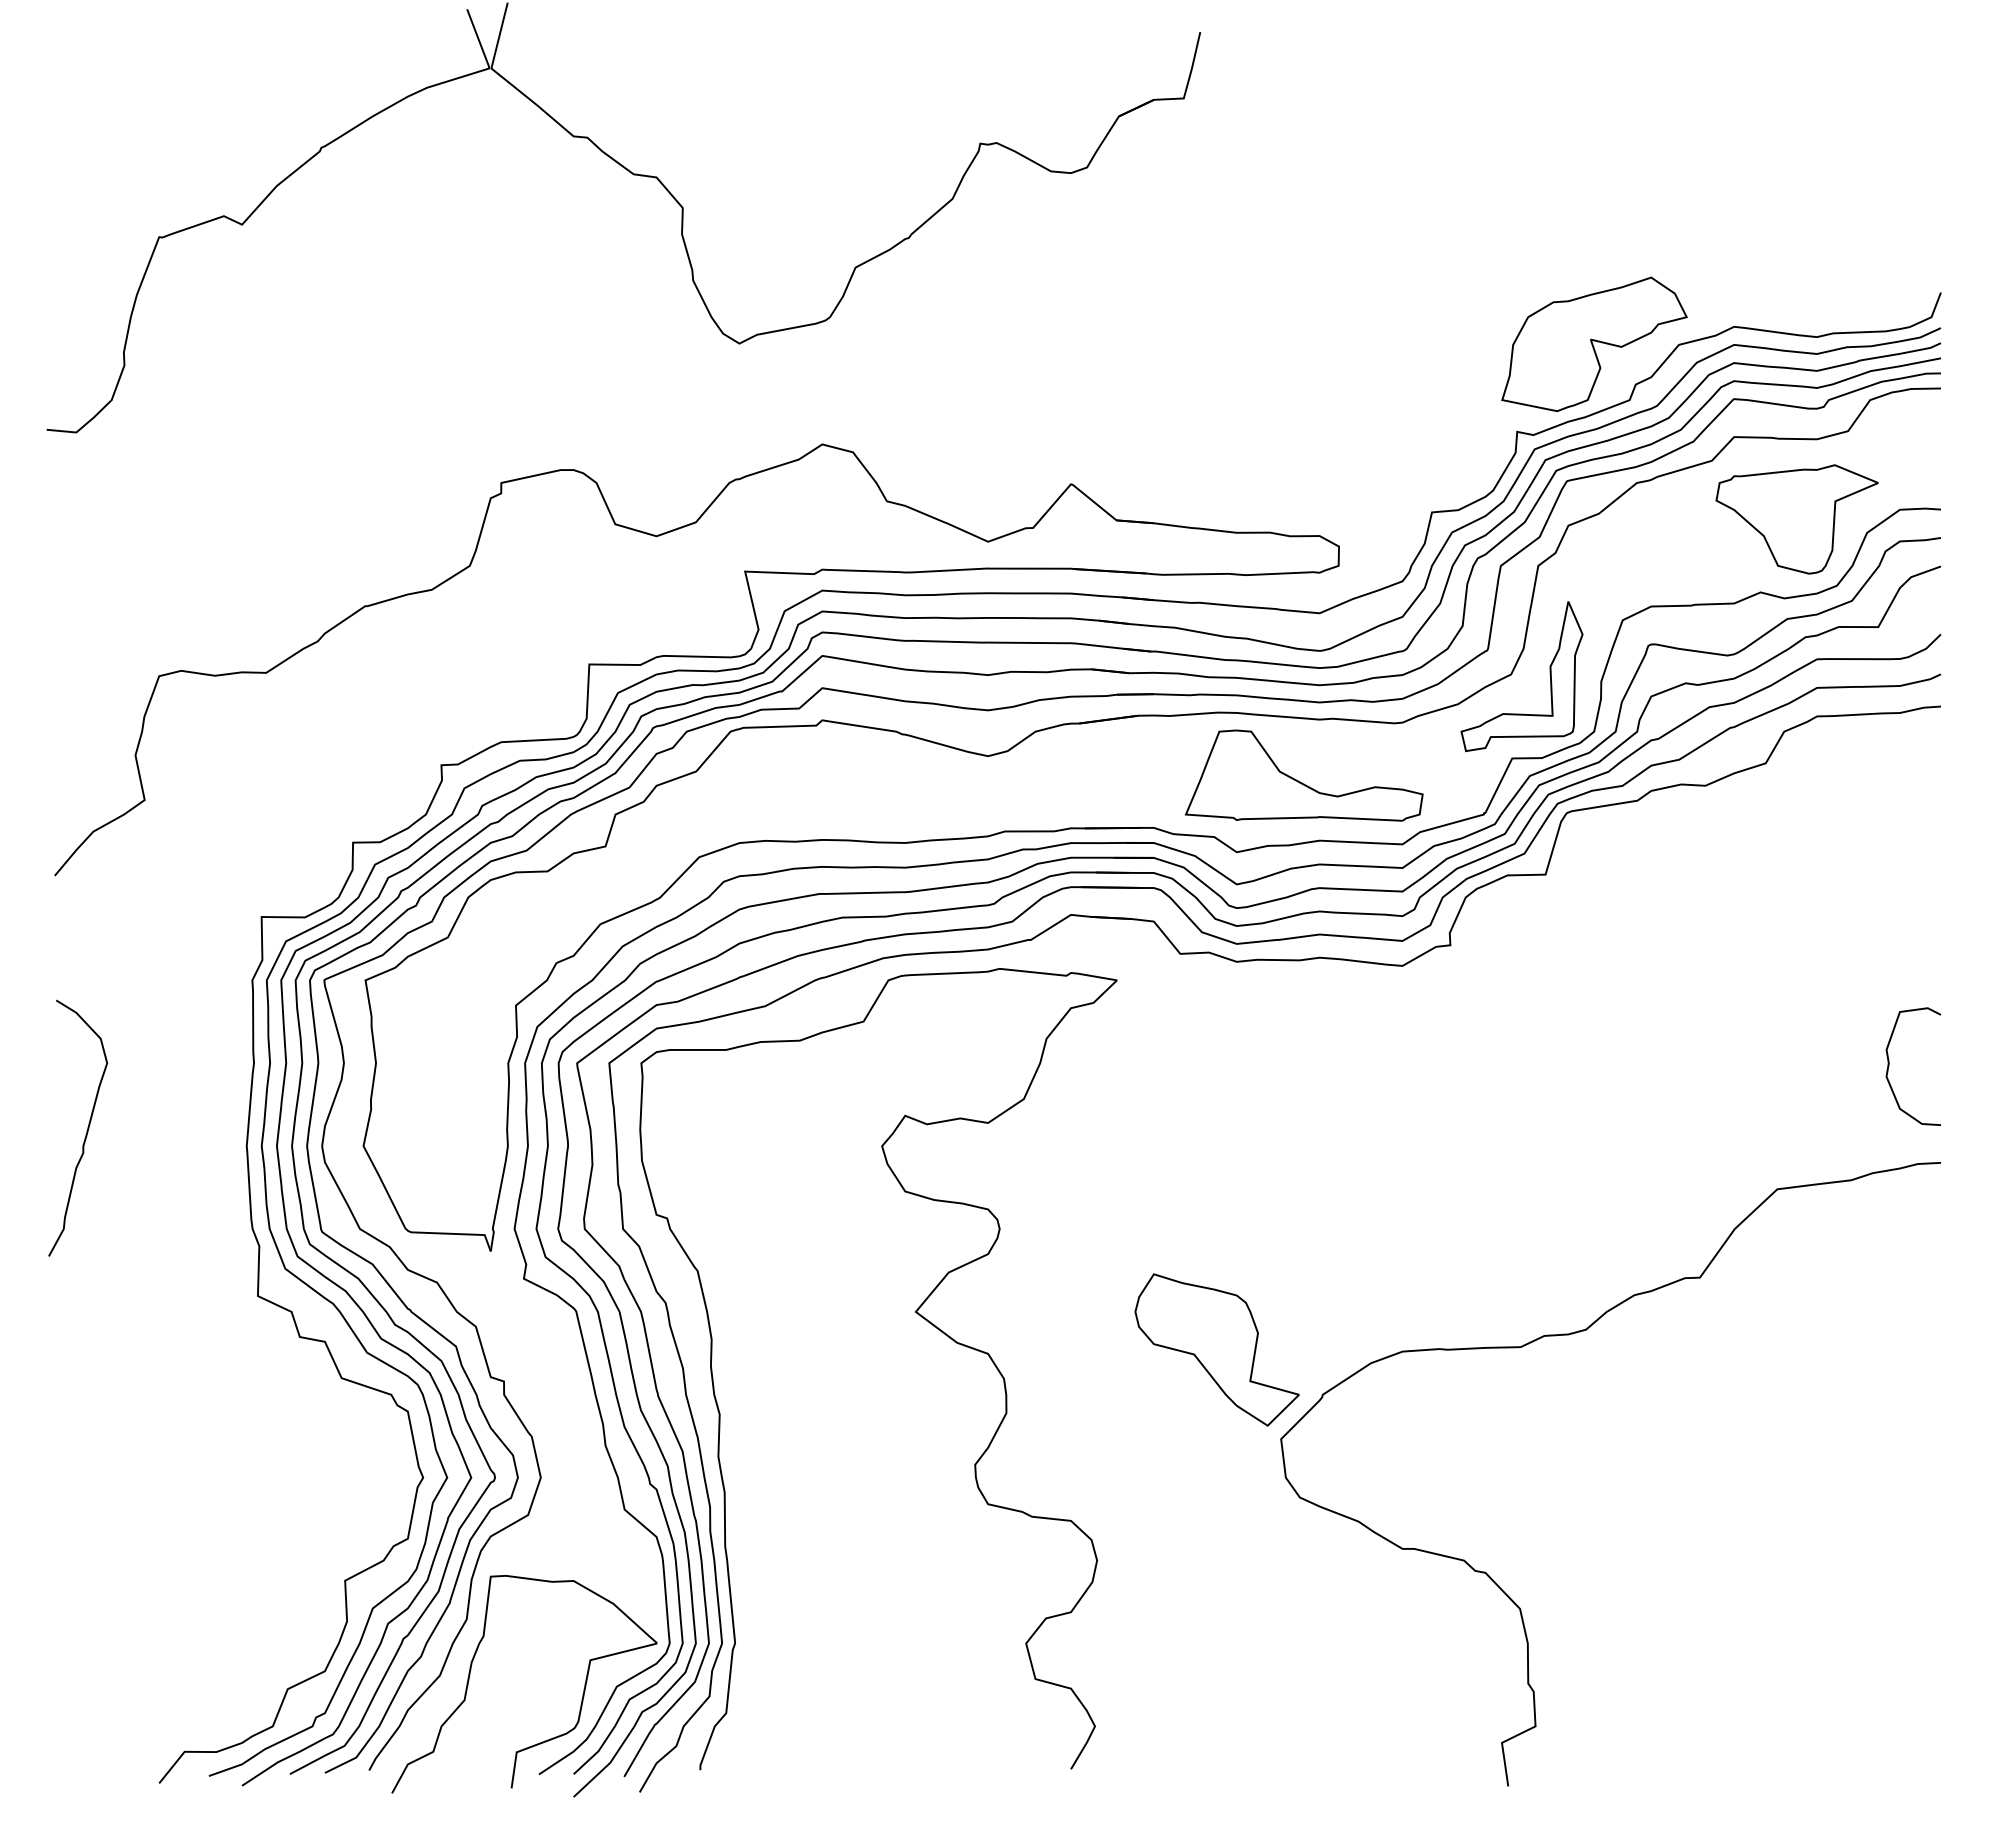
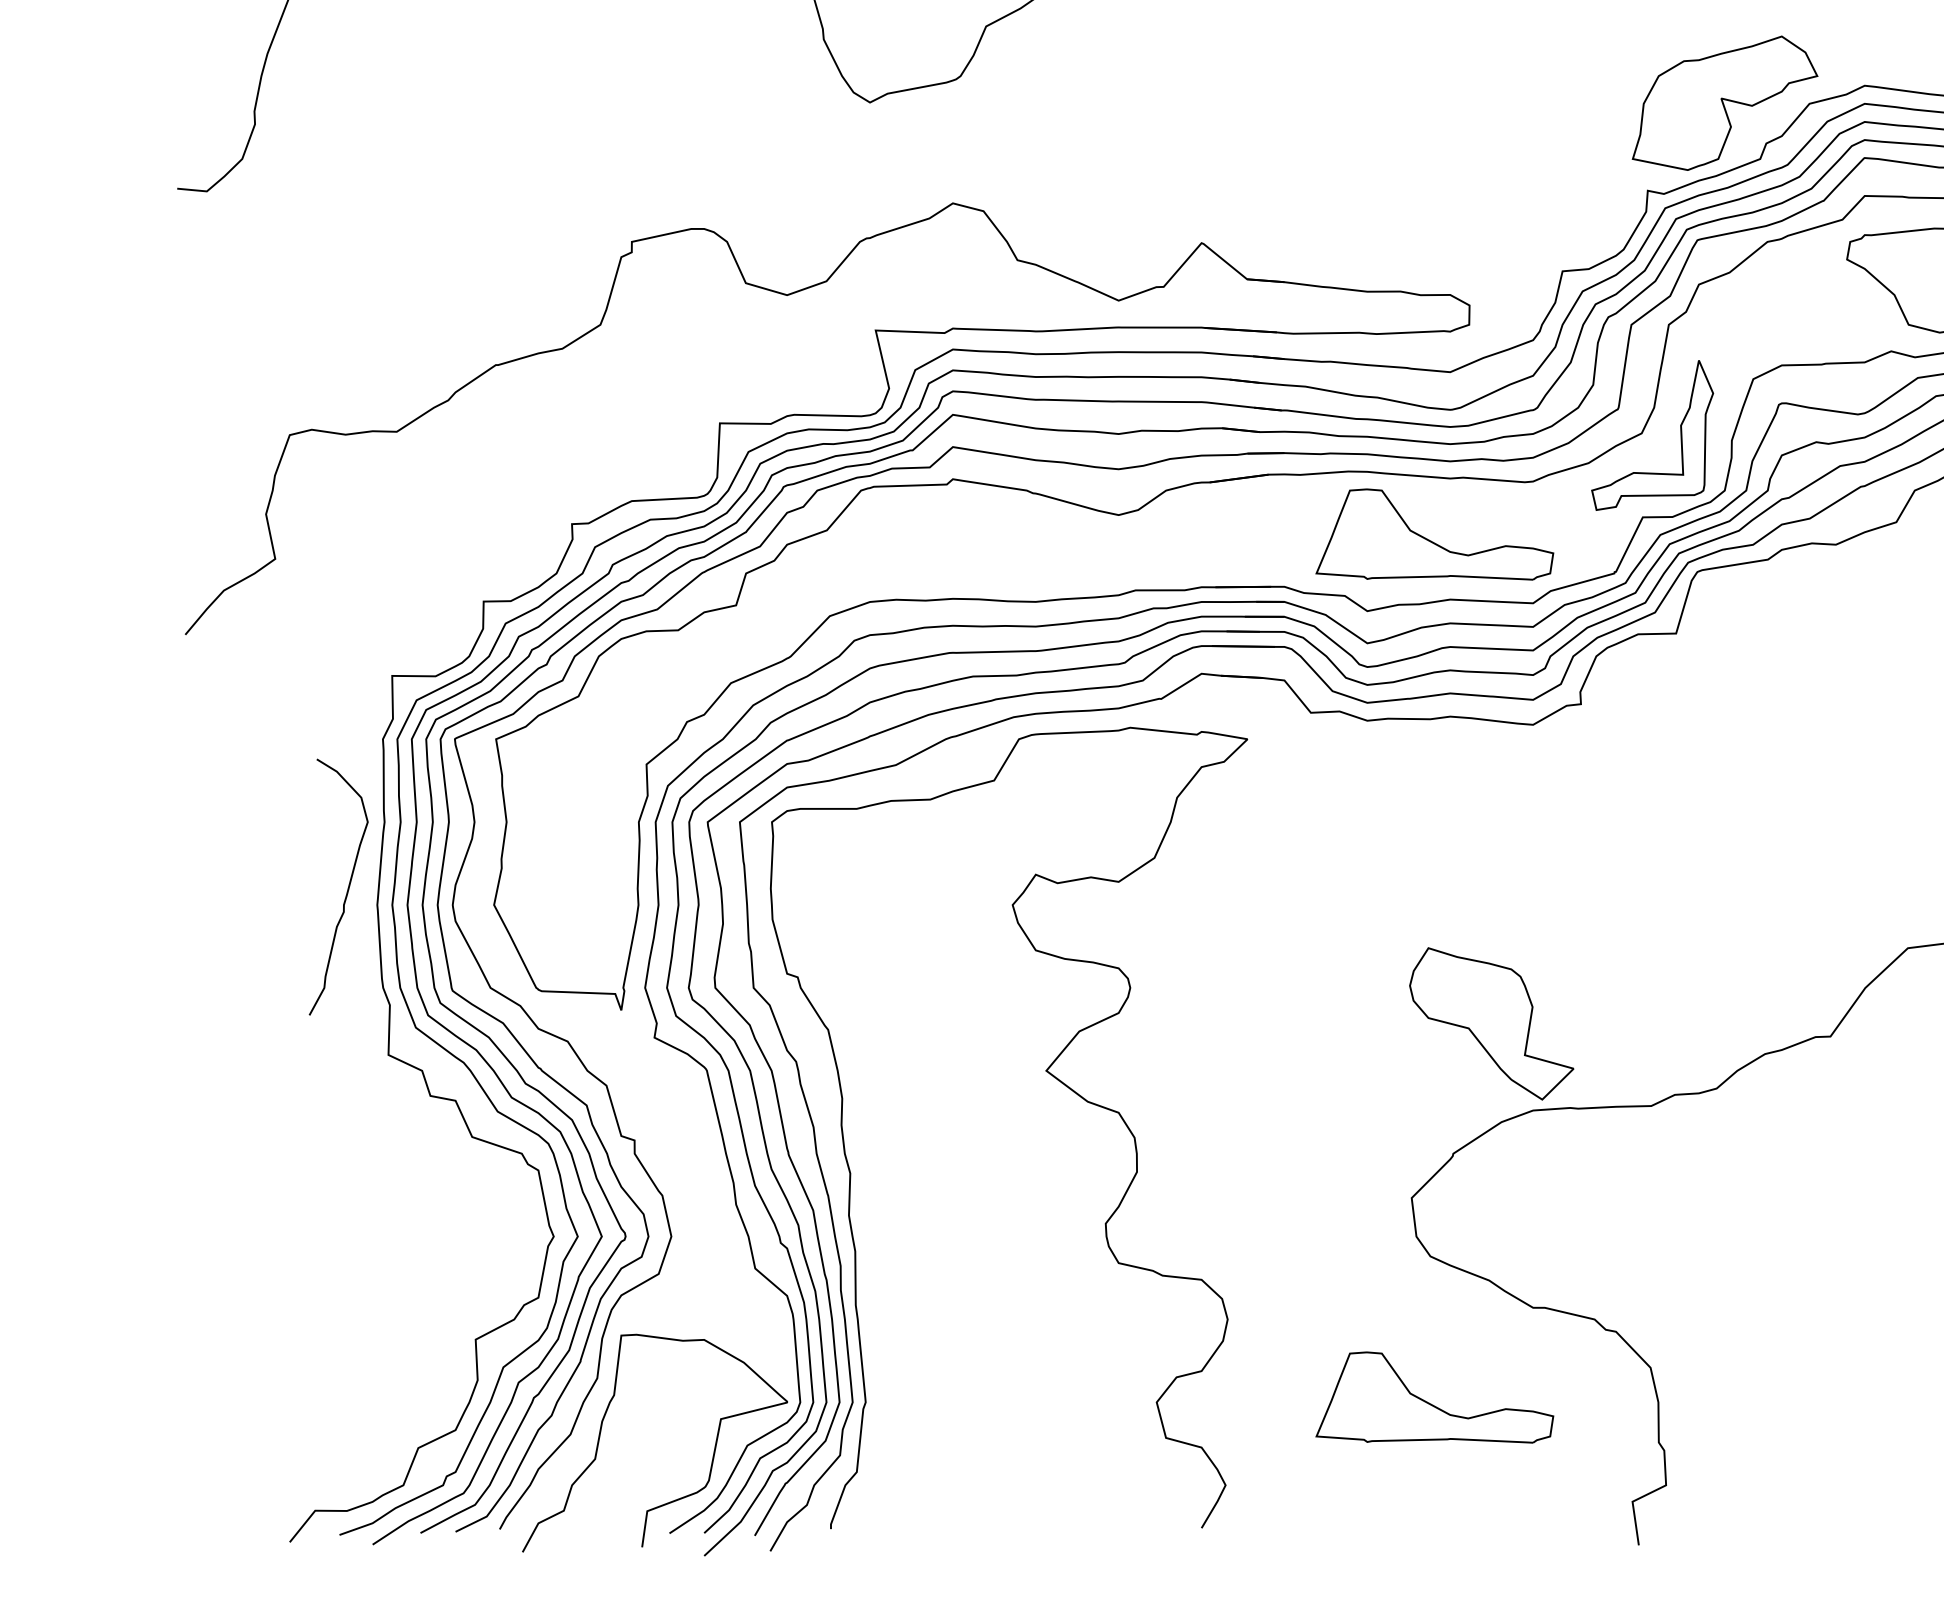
curve: (86, 1130) -> (347, 889), moved
part: (1216, 1349) -> (1491, 1023), moved
part: (1300, 1644) -> (1431, 1403), added

